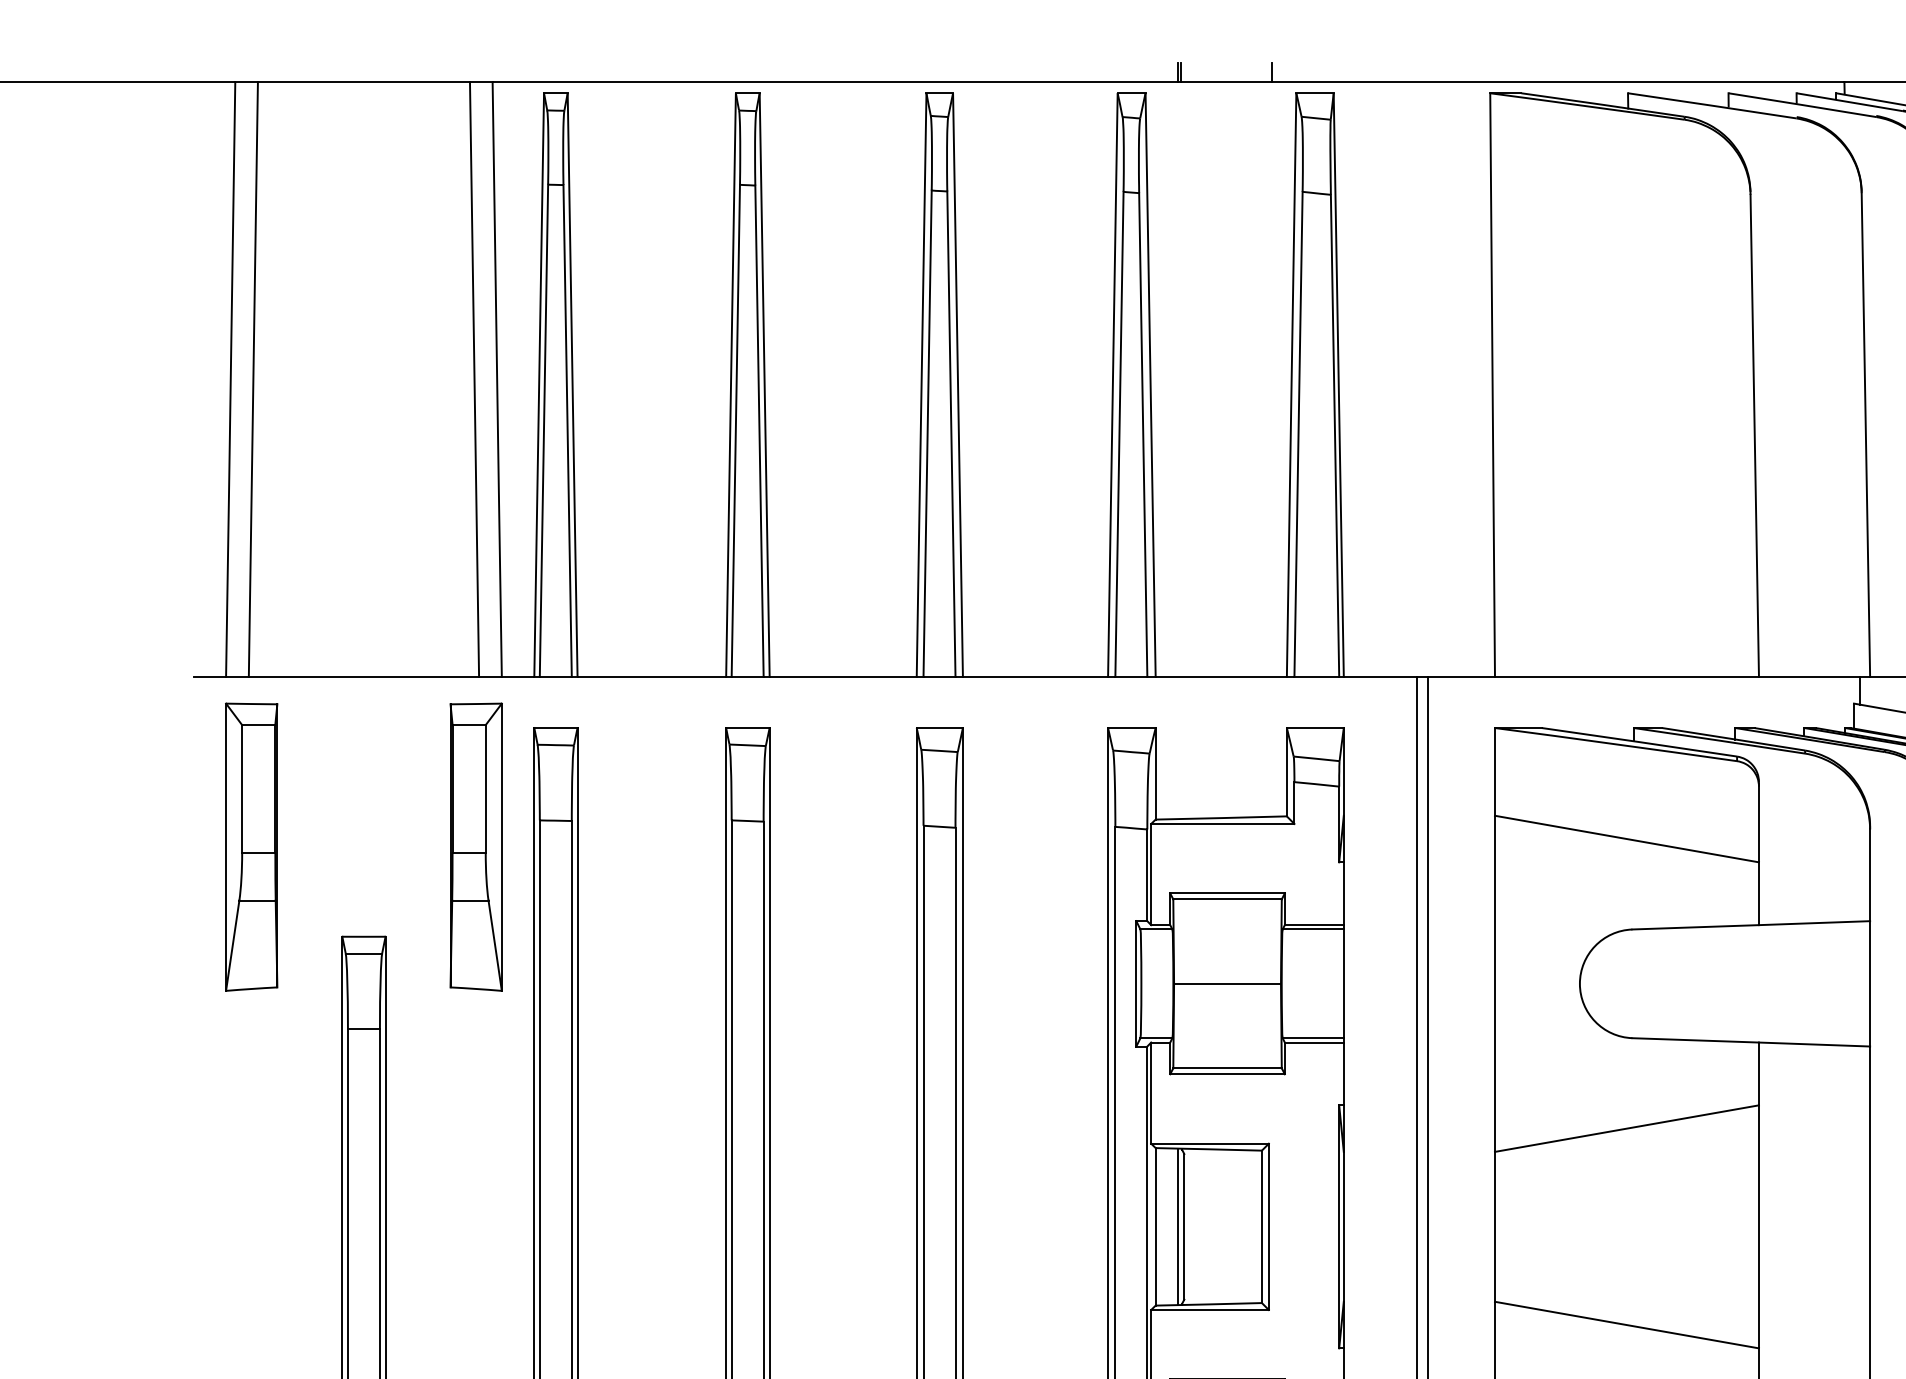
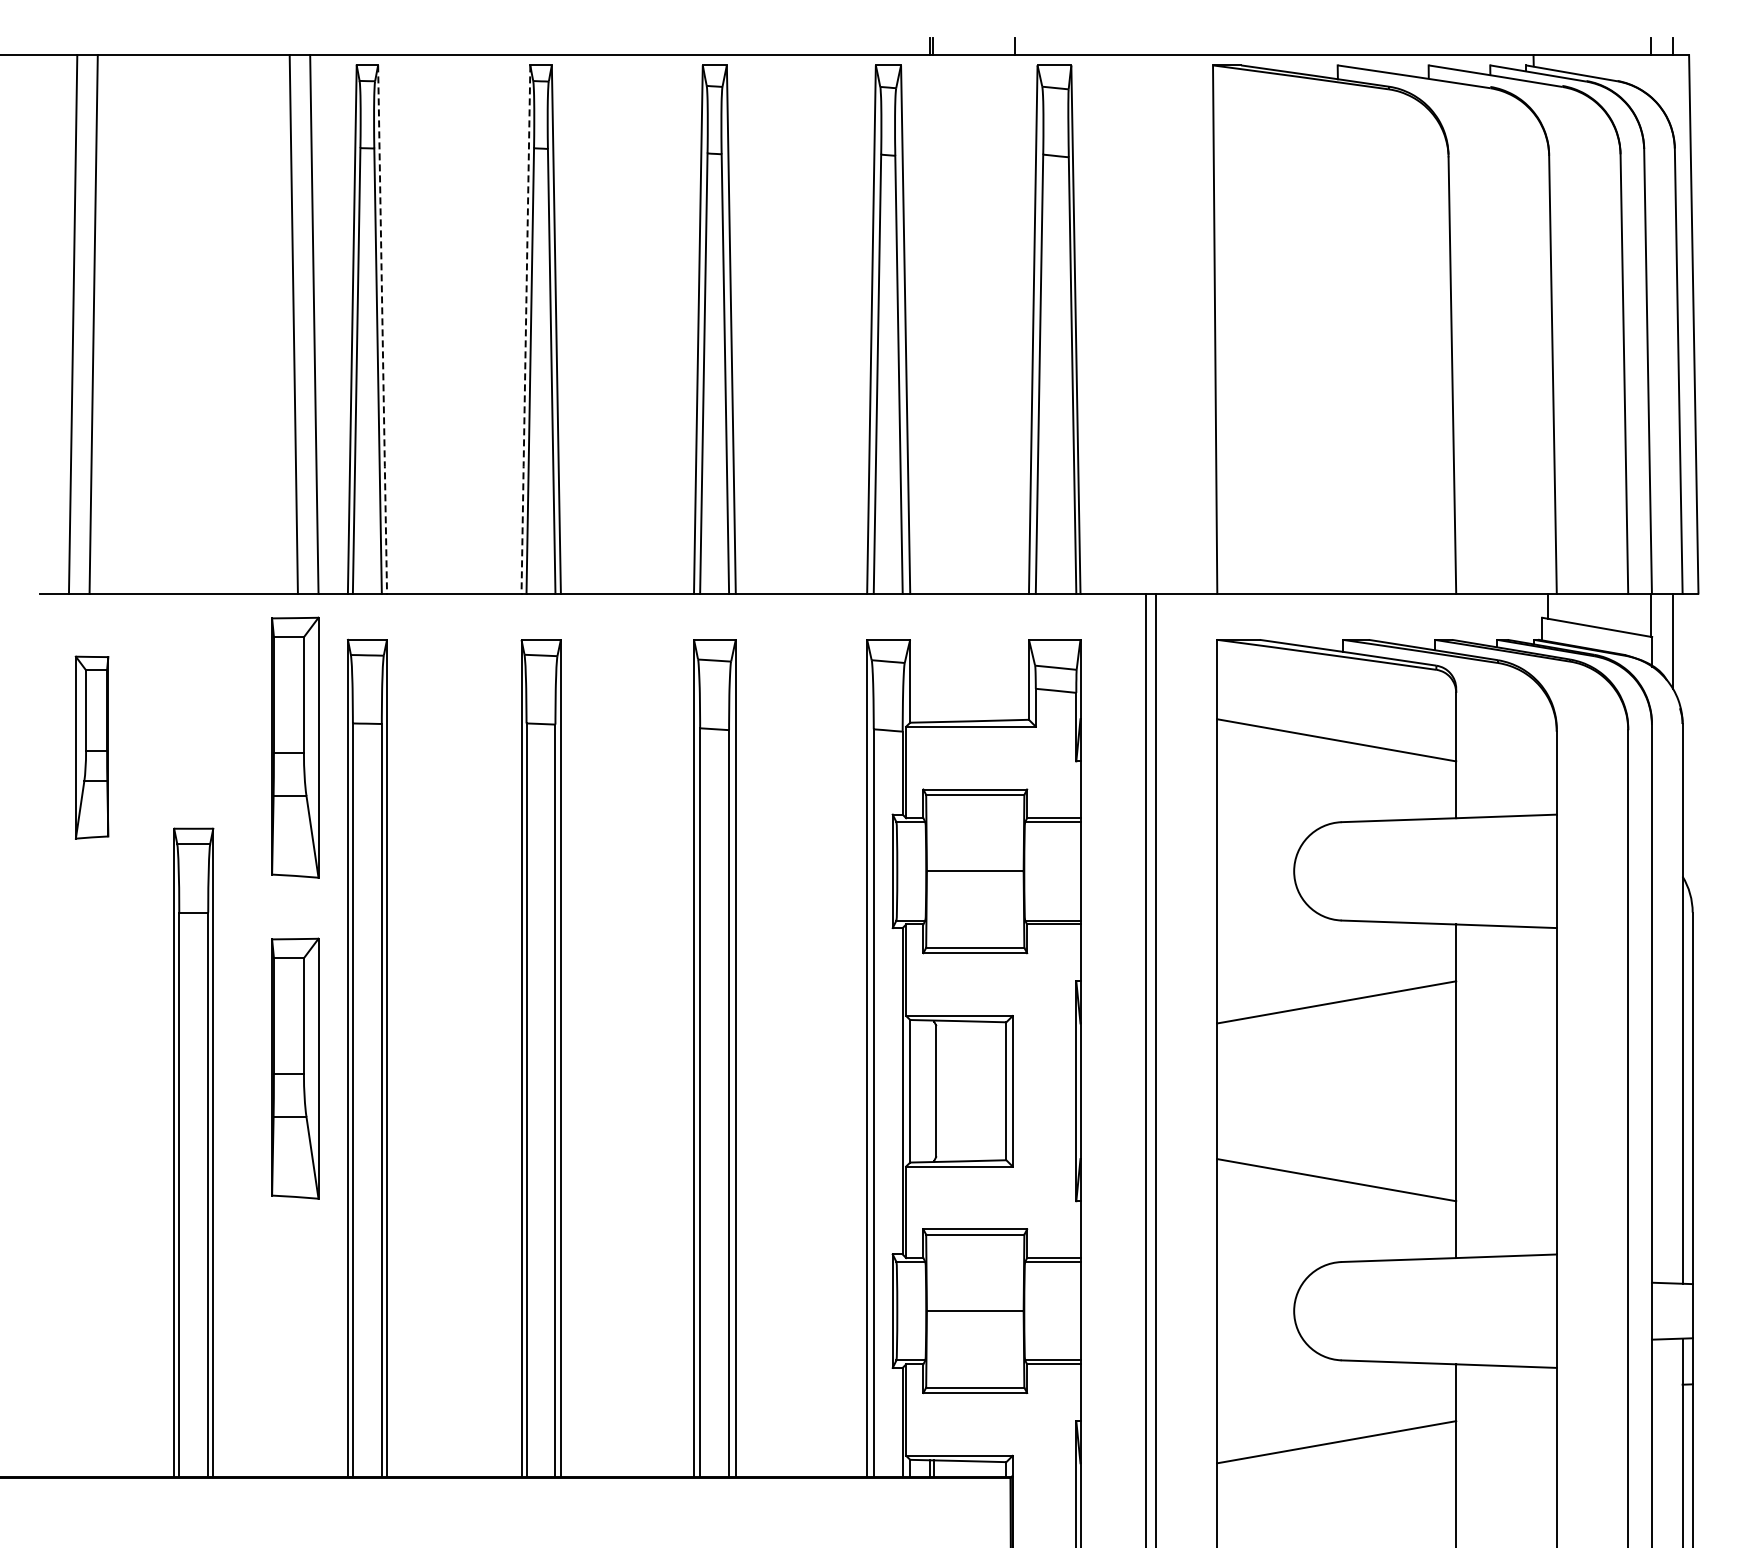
line: (572, 386) -> (382, 330), solid -> dashed
line: (730, 386) -> (525, 330), solid -> dashed
part: (250, 846) -> (91, 747), size x0.7
part: (476, 1201) -> (295, 1068), added
line: (1178, 1227) -> (930, 1091), removed

